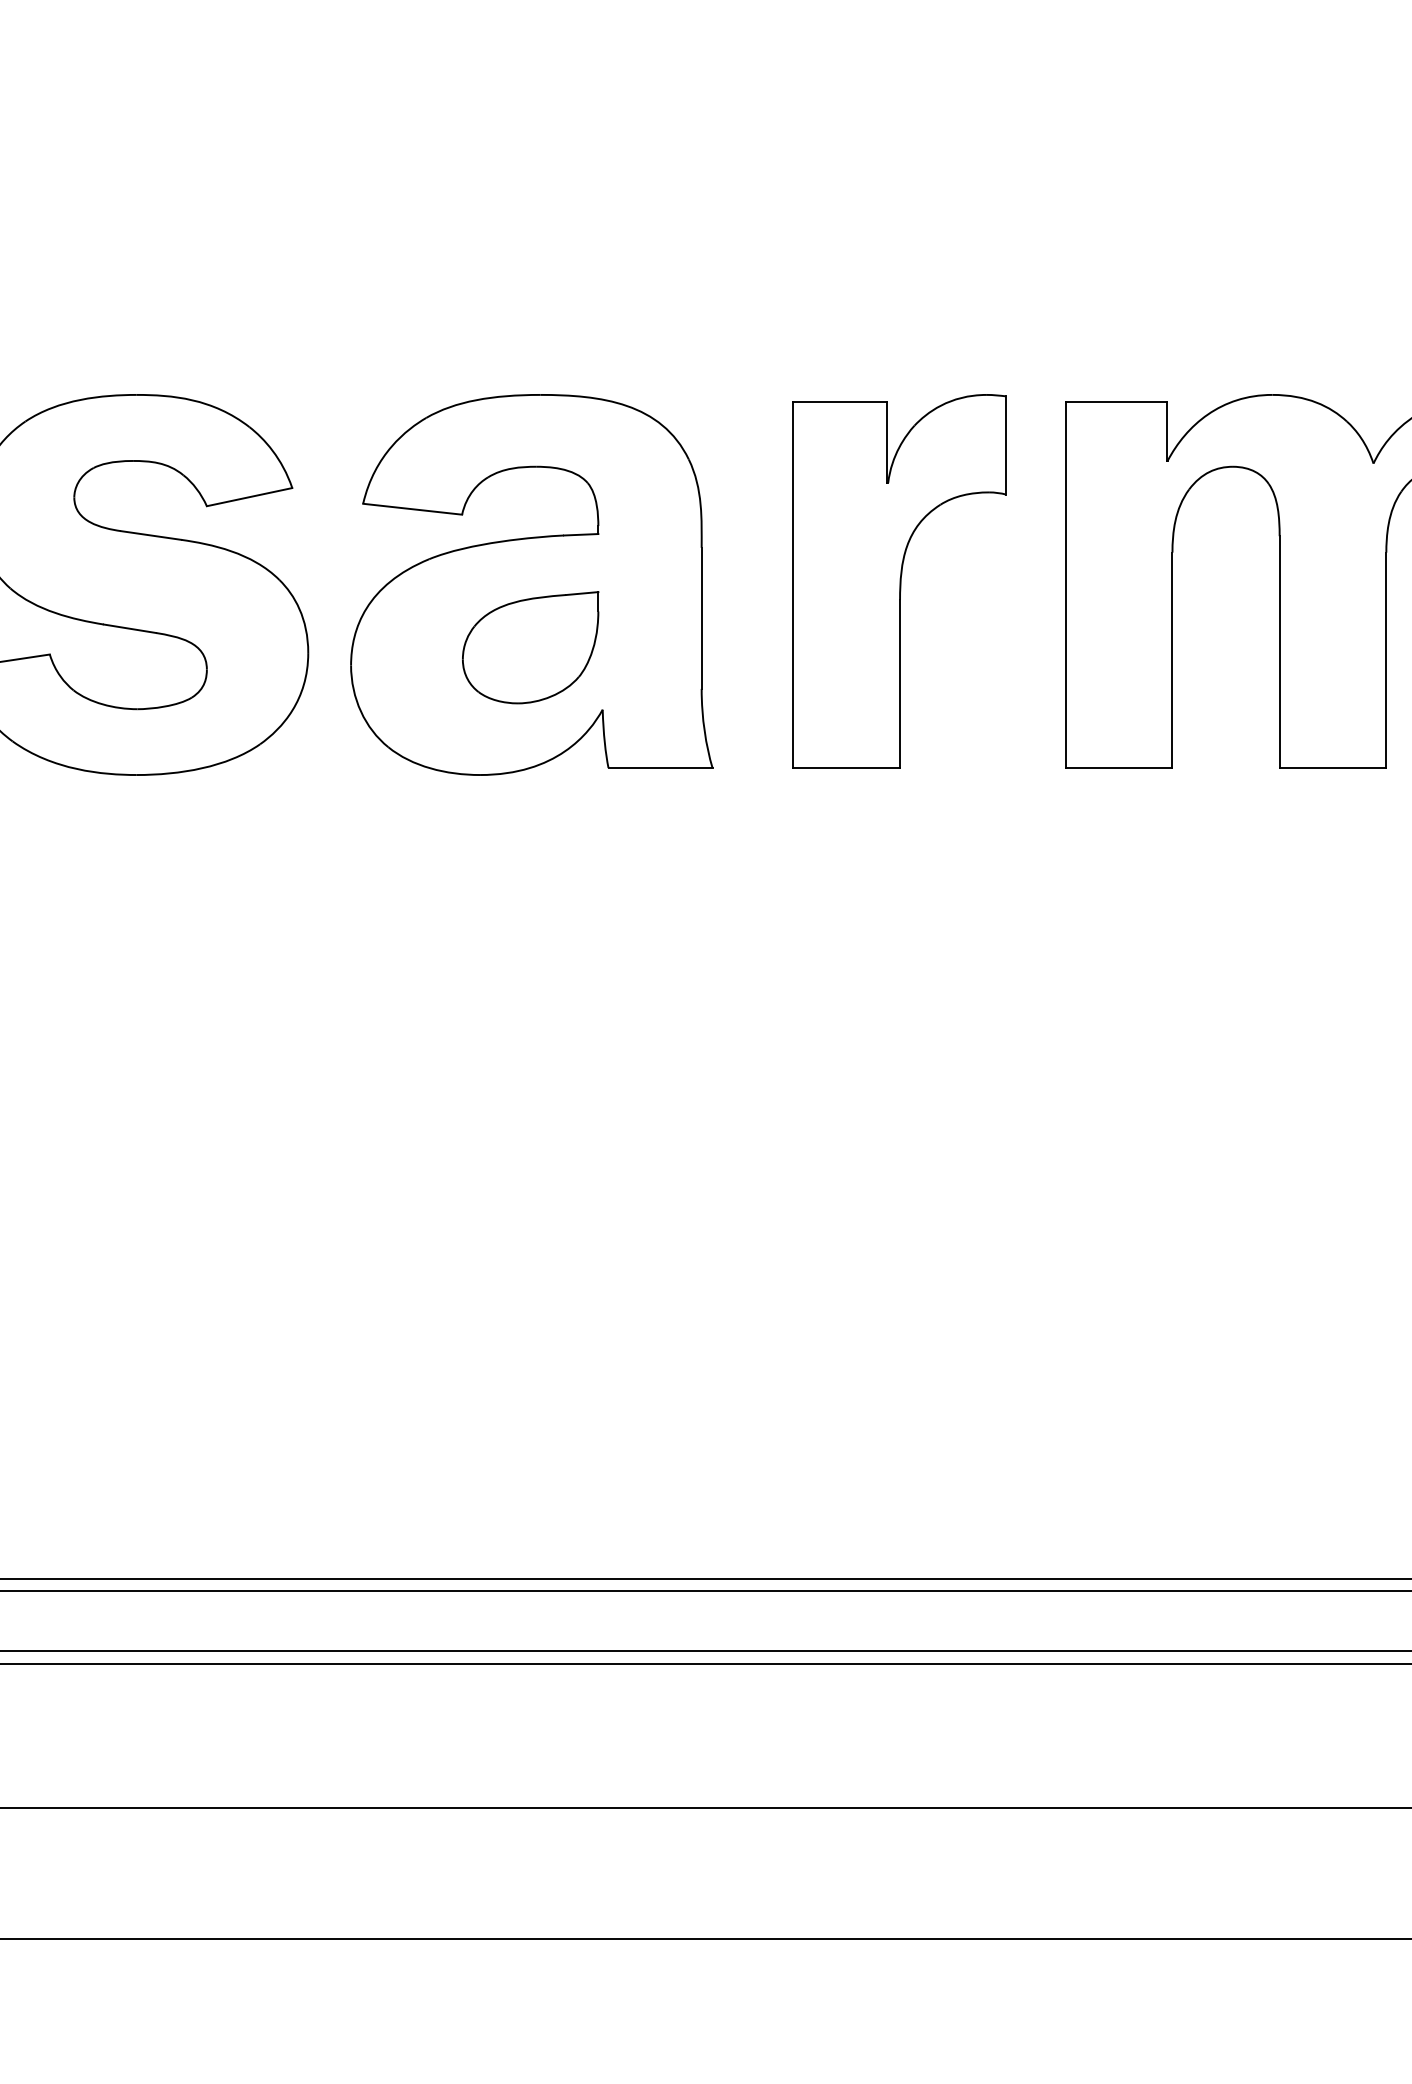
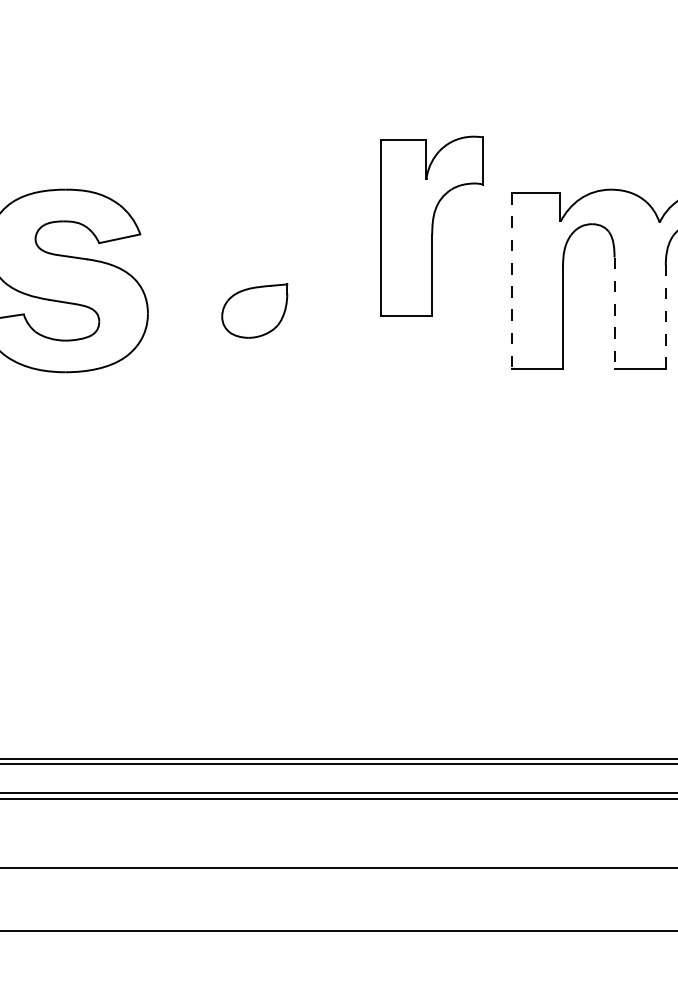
part: (898, 579) -> (431, 225), moved
part: (530, 583) -> (254, 280), removed
line: (1065, 586) -> (511, 281), solid -> dashed
line: (1279, 652) -> (614, 313), solid -> dashed
line: (1385, 661) -> (665, 317), solid -> dashed

